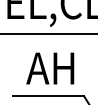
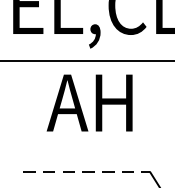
text: (50, 68) -> (90, 102), moved
line: (49, 96) -> (88, 172), solid -> dashed

